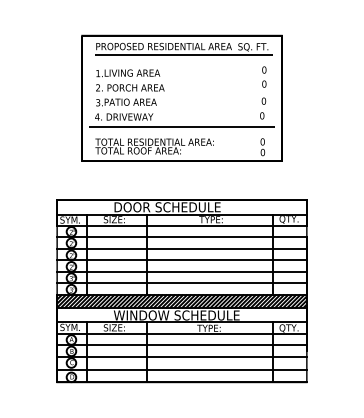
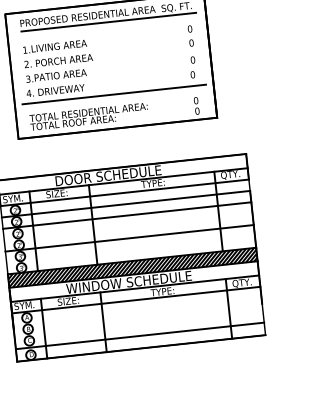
line: (181, 260) -> (127, 227), removed
line: (181, 283) -> (130, 250), removed
line: (181, 345) -> (136, 311), removed
line: (181, 356) -> (138, 322), removed

